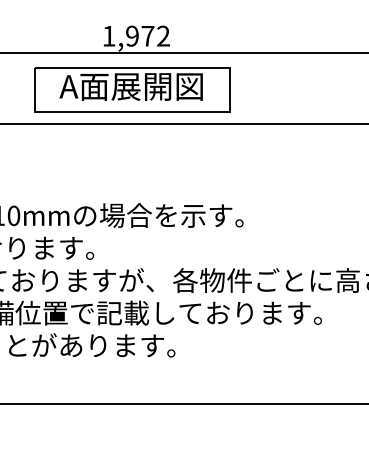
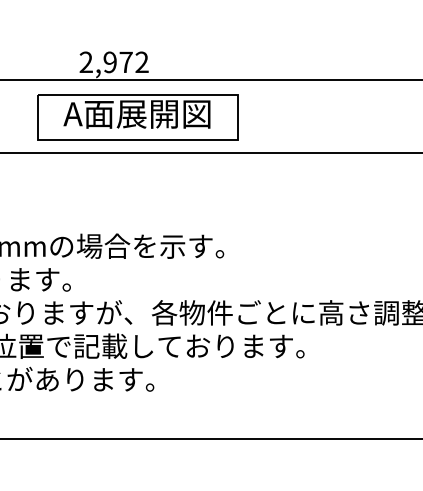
text: (108, 35) -> (85, 61), 1,972 -> 2,972
part: (131, 89) -> (137, 117), moved

